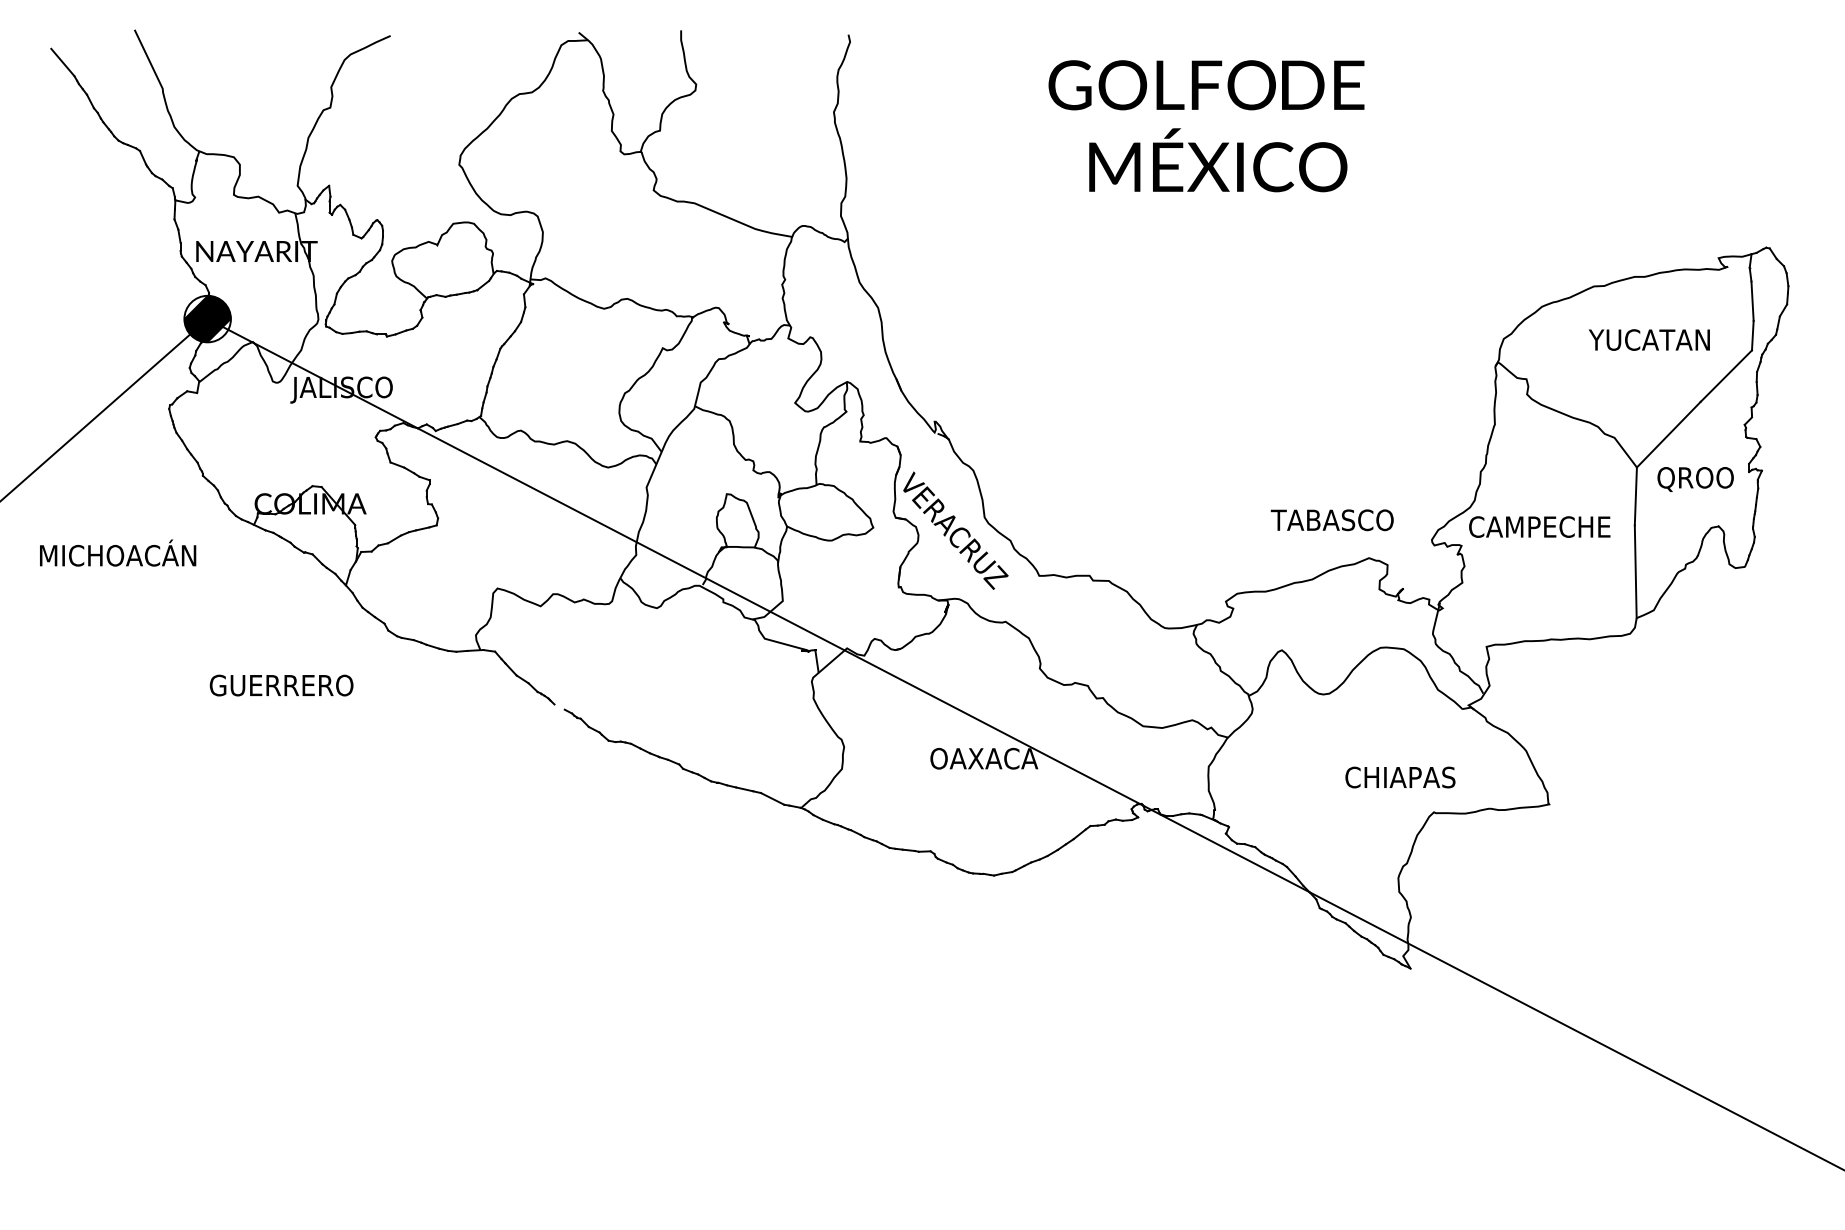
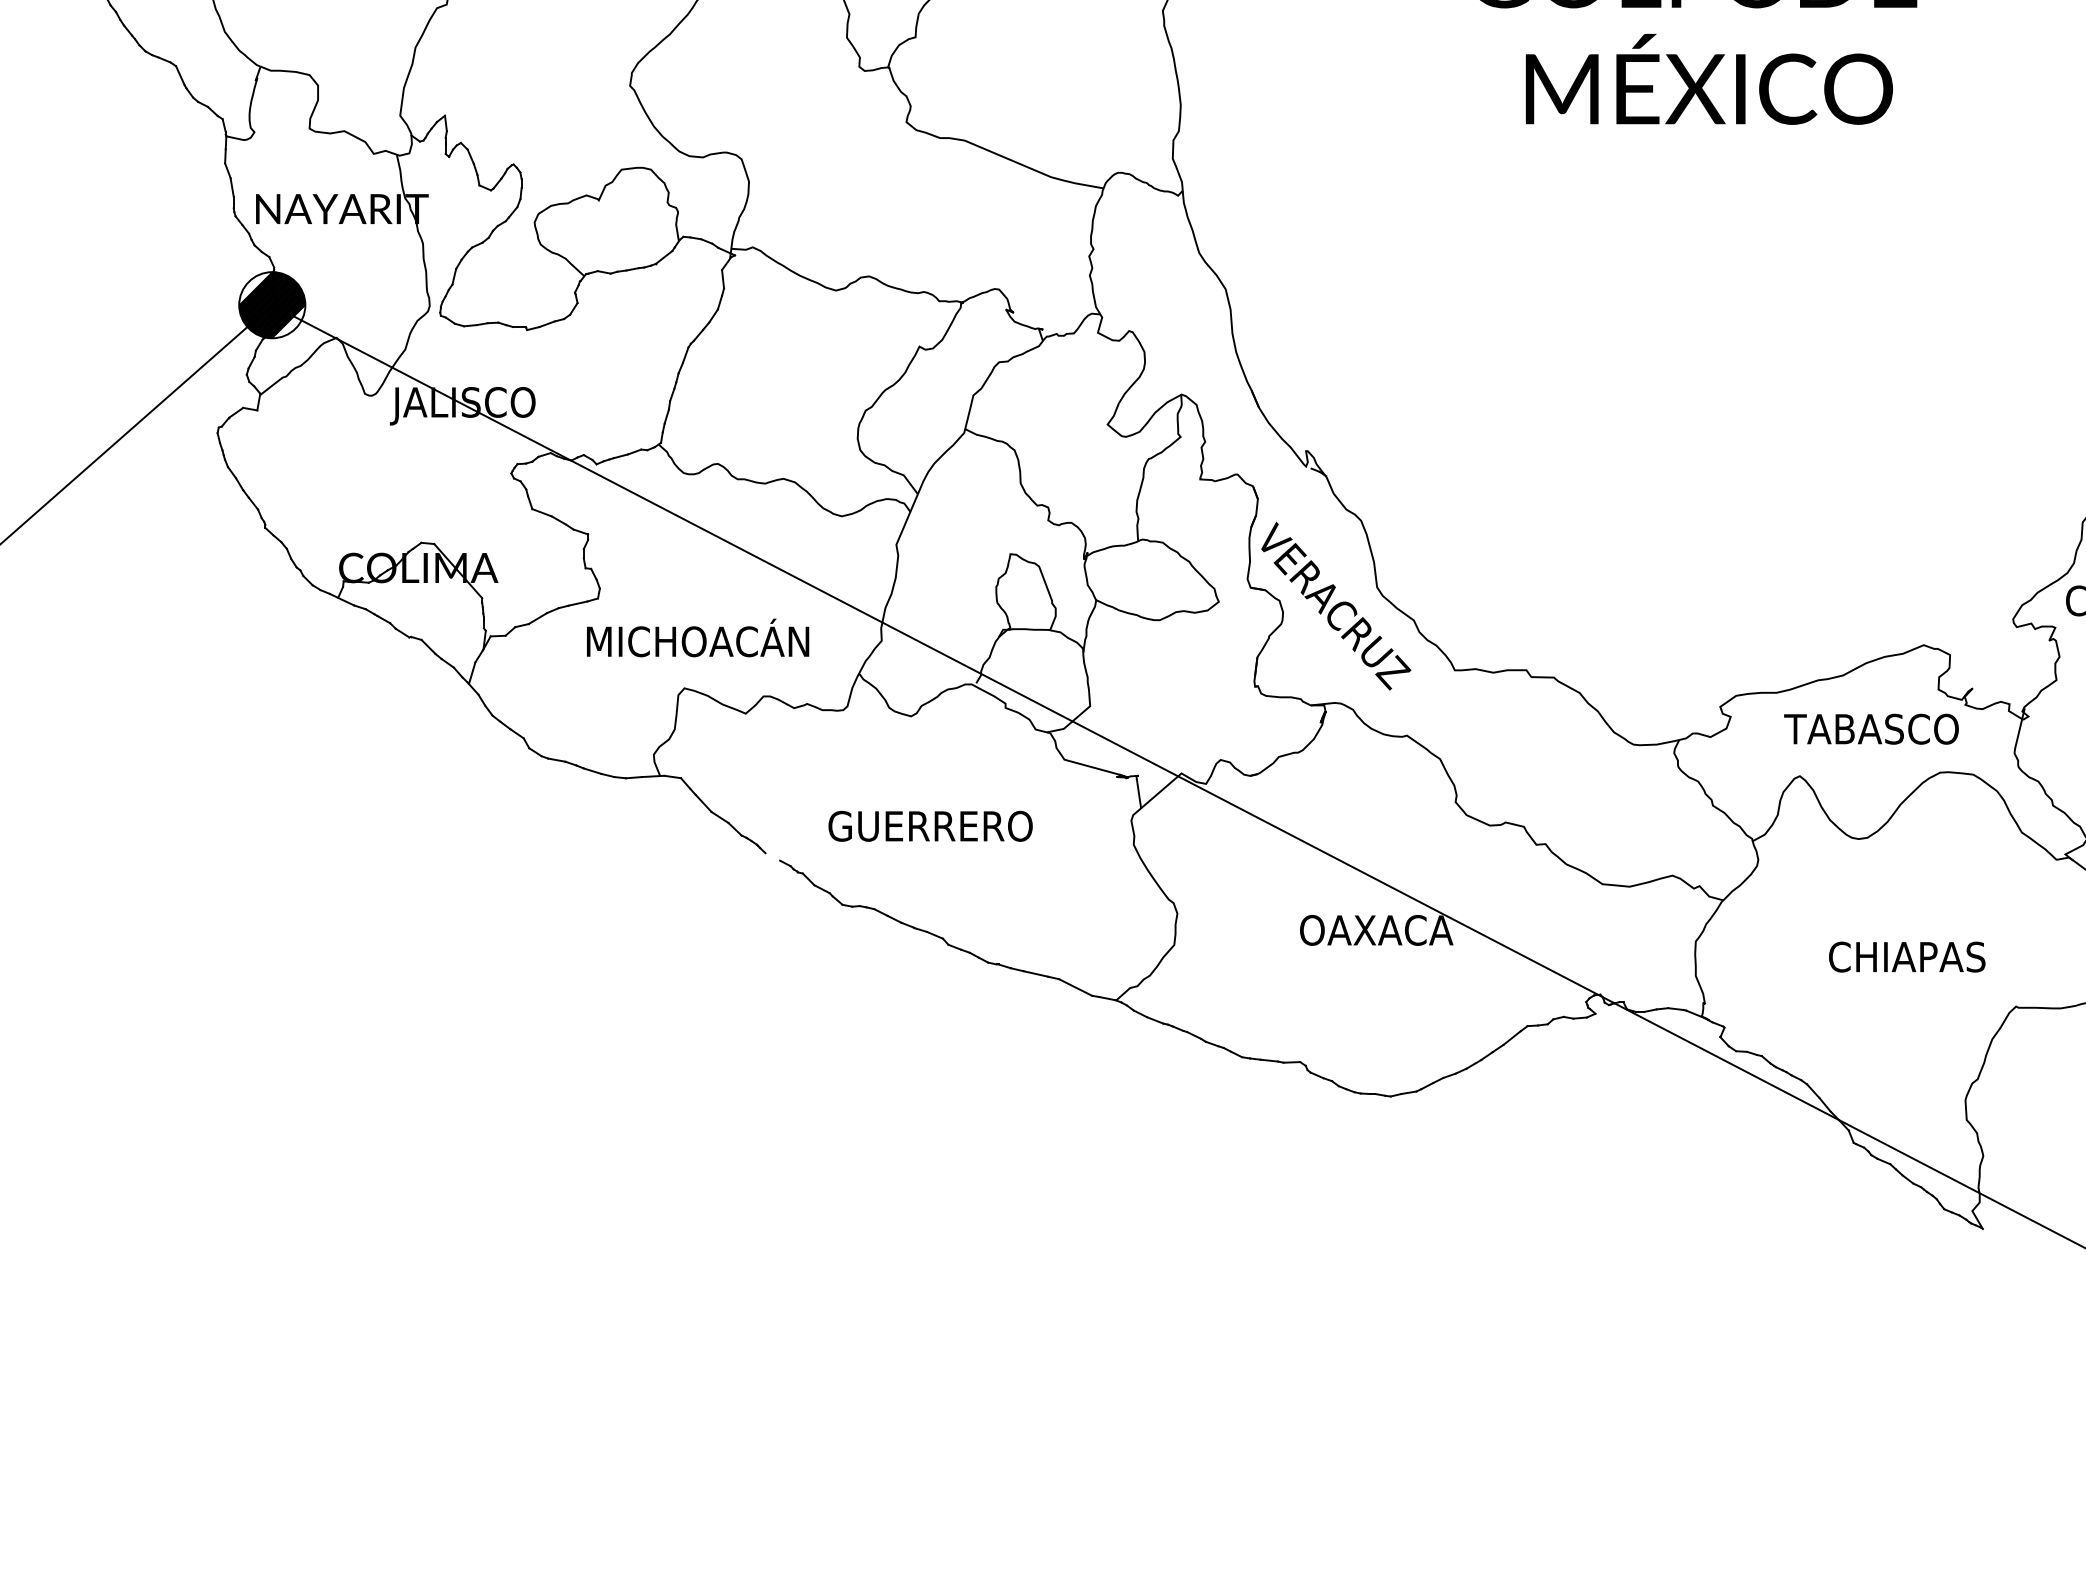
text: (1331, 520) -> (1870, 729), moved
text: (118, 552) -> (698, 637), moved
text: (281, 685) -> (930, 826), moved
text: (1400, 777) -> (1907, 957), moved

